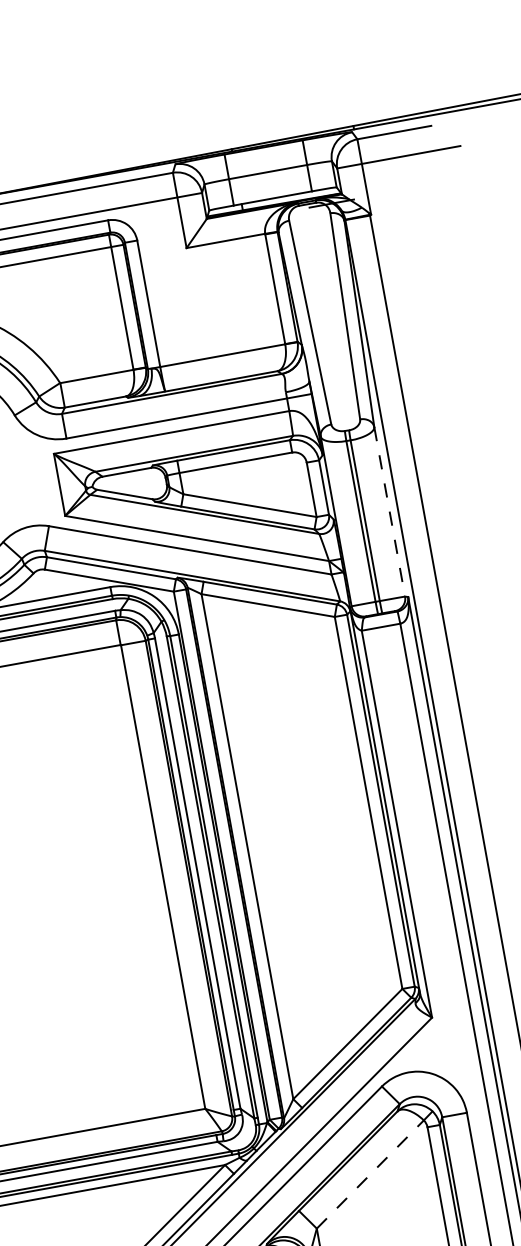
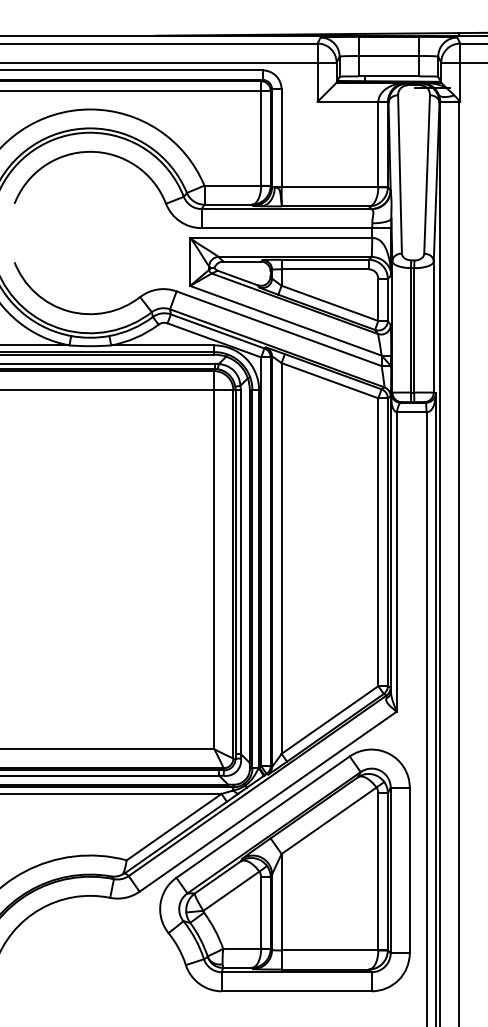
line: (389, 512) -> (433, 327), dashed -> solid
line: (370, 1173) -> (329, 820), dashed -> solid

